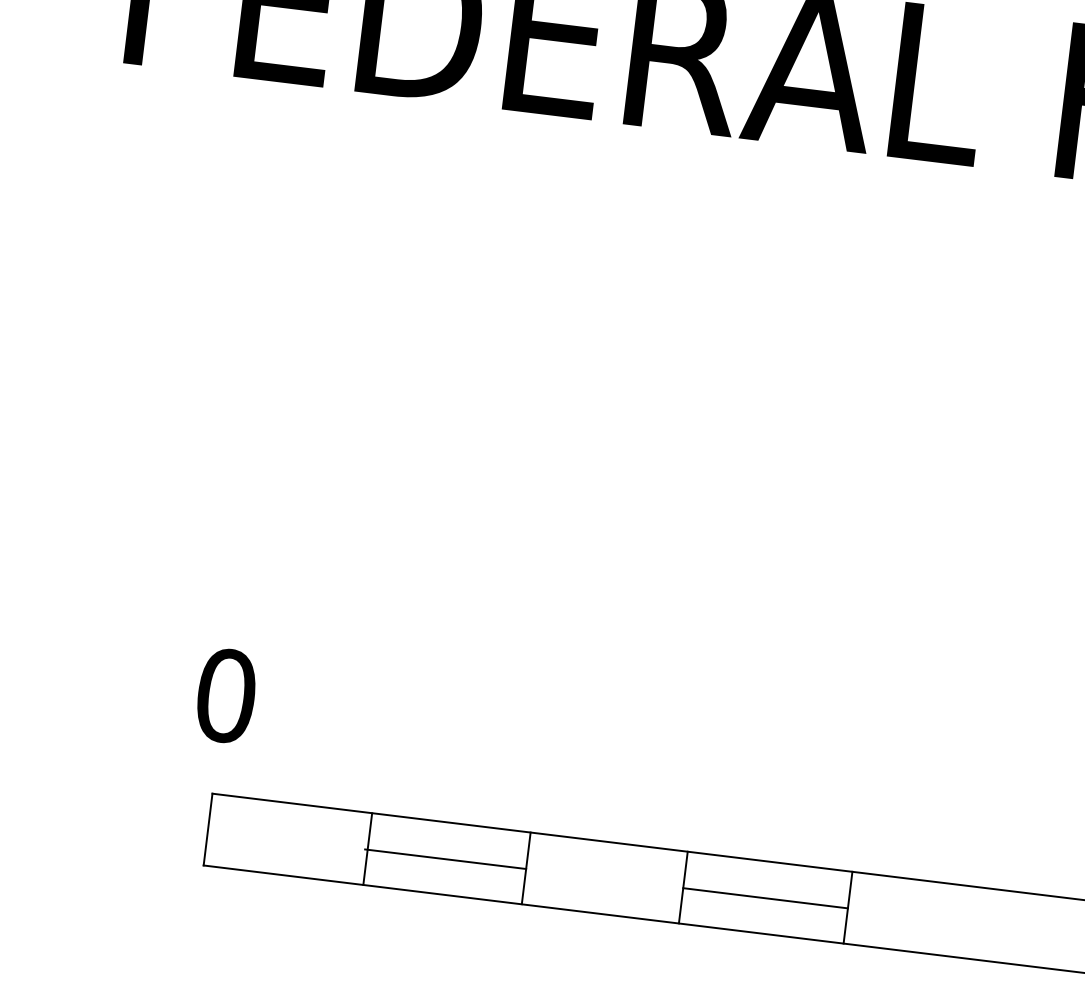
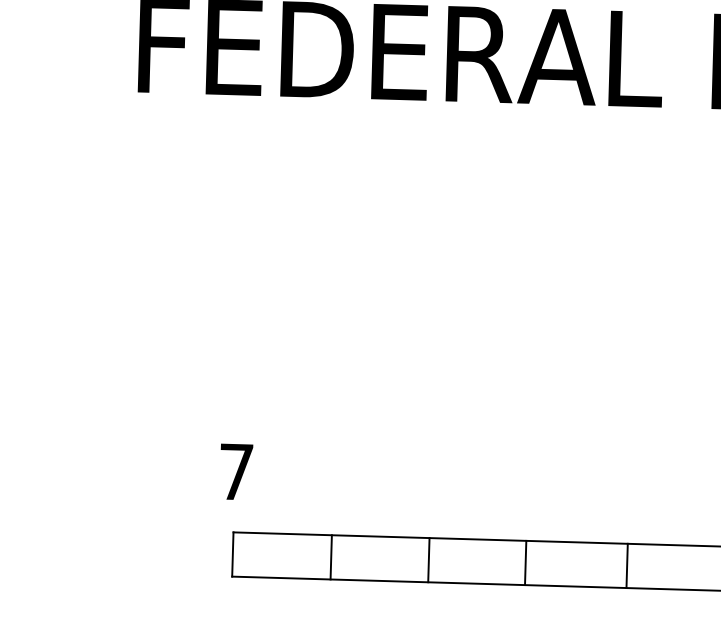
text: (226, 695) -> (236, 471), 0 -> 7
line: (444, 858) -> (378, 558), removed
line: (765, 897) -> (576, 564), removed

